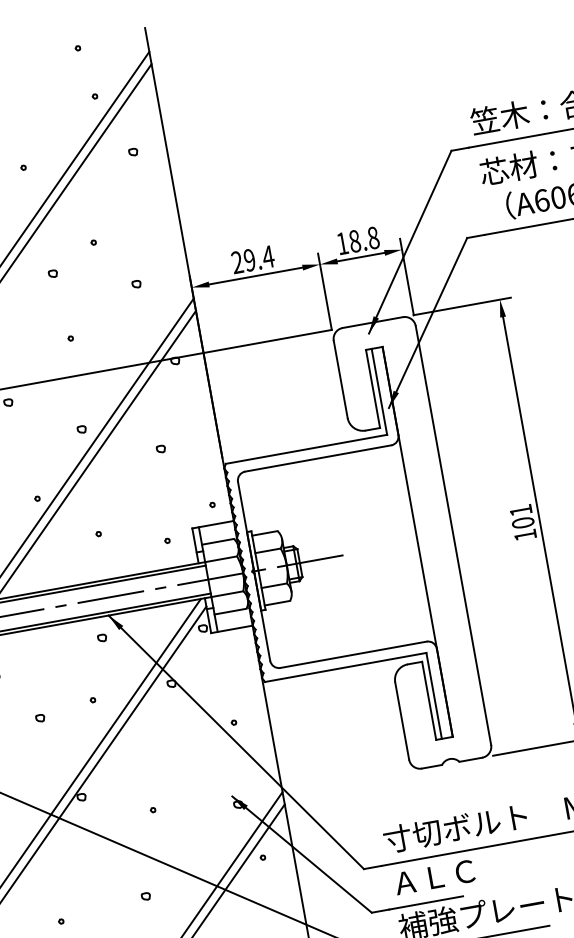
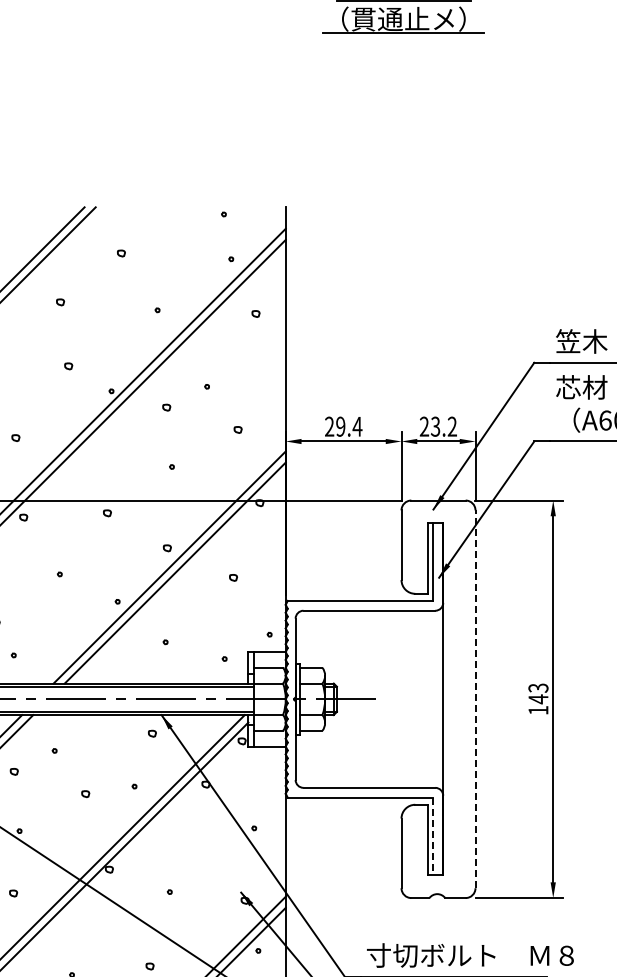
text: (358, 240) -> (438, 426), 18.8 -> 23.2
text: (522, 516) -> (538, 693), 101 -> 143
line: (453, 535) -> (475, 699), solid -> dashed
line: (434, 695) -> (433, 836), solid -> dashed

